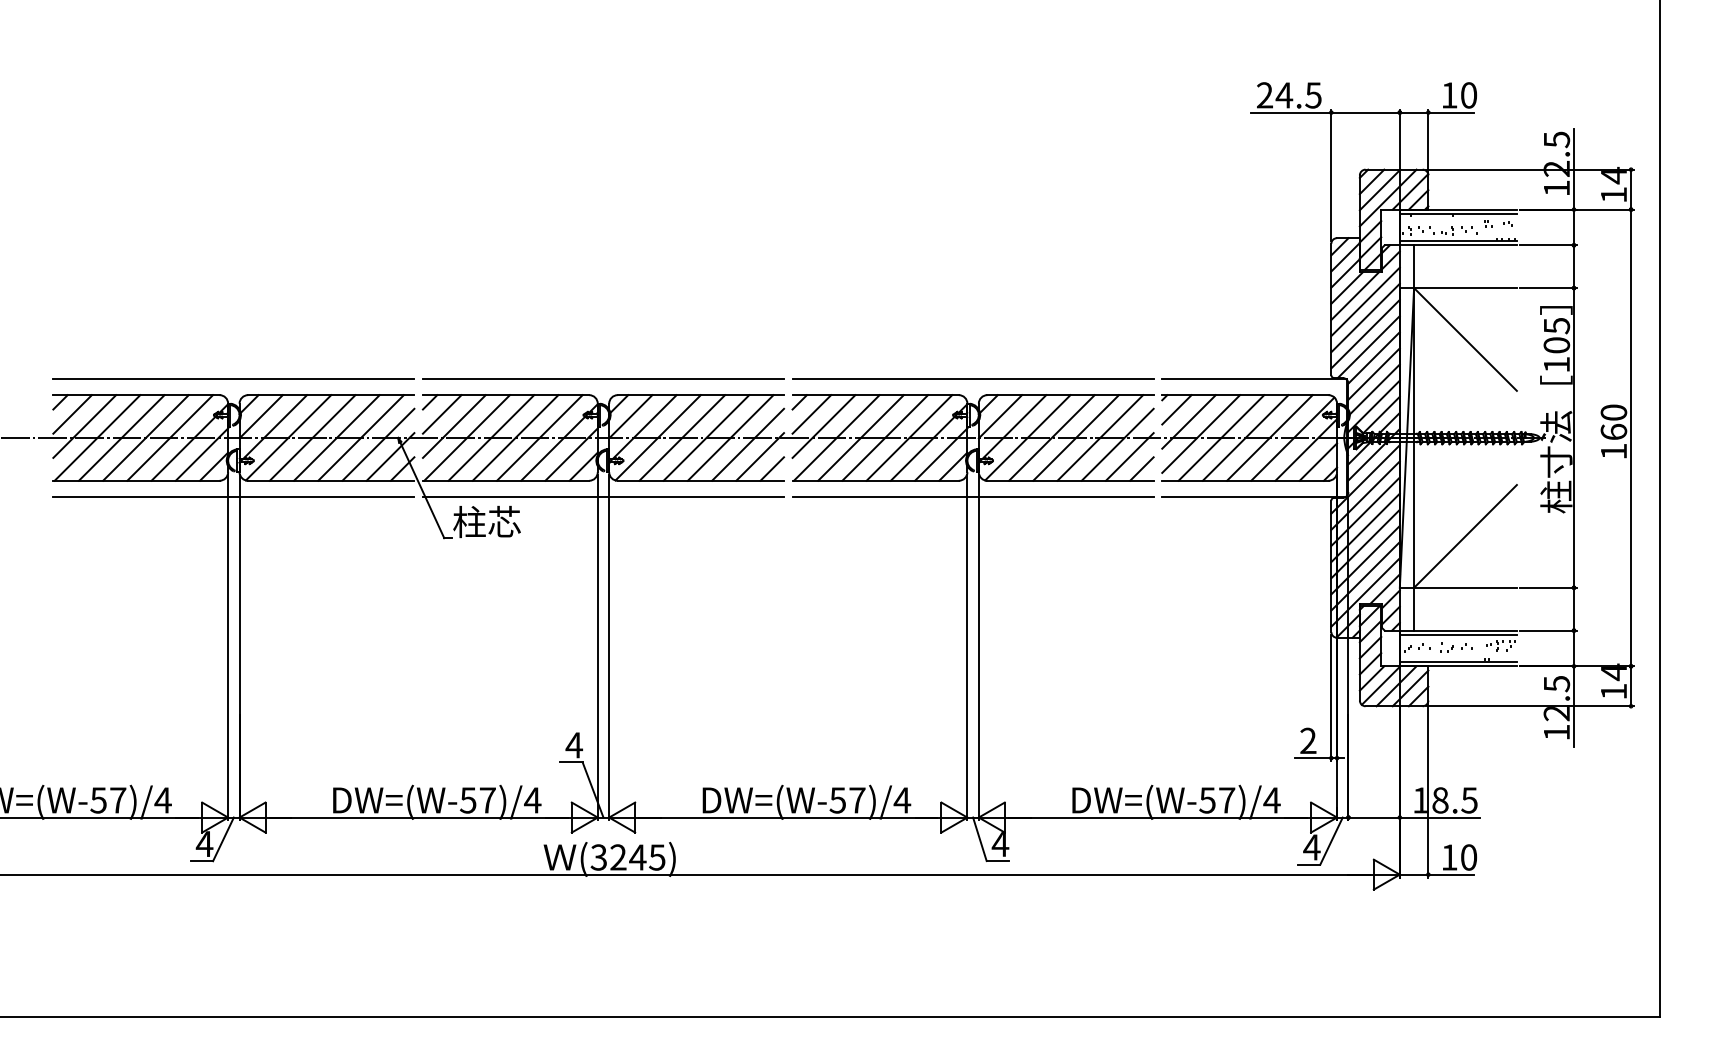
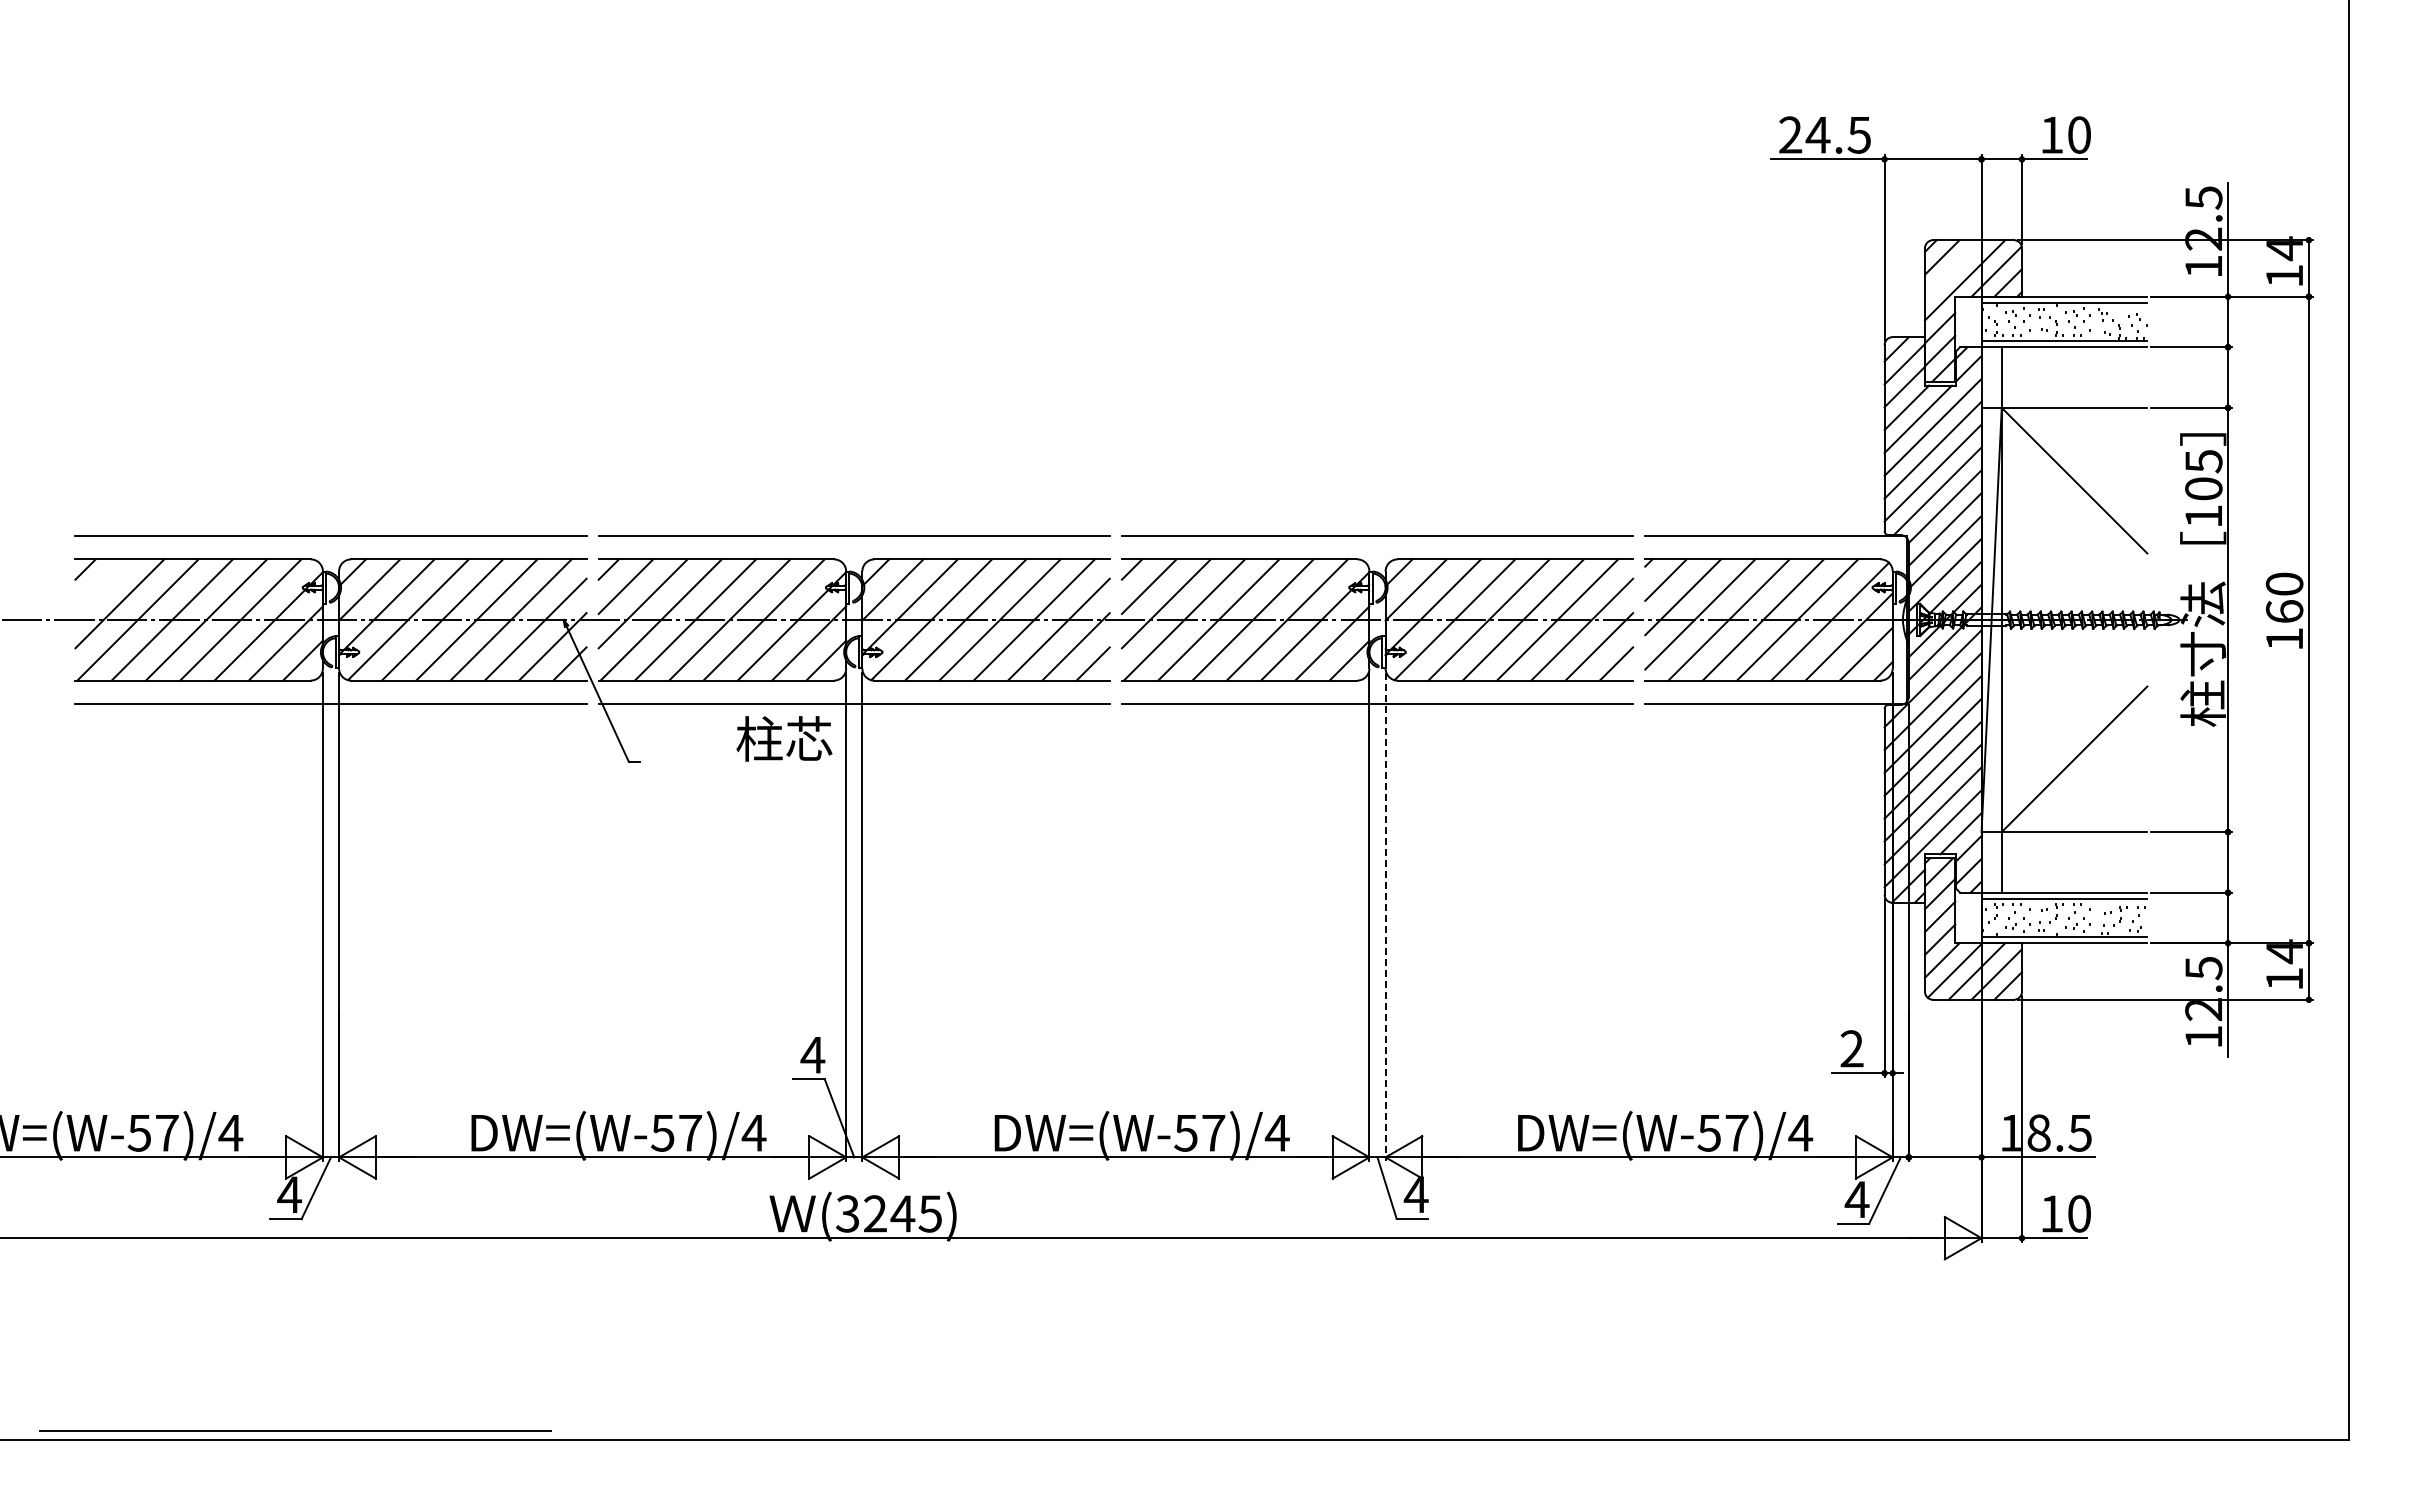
line: (1380, 189) -> (1953, 268), removed
line: (72, 414) -> (102, 586), removed
text: (487, 521) -> (784, 738), moved
line: (978, 648) -> (1385, 917), solid -> dashed
line: (208, 1010) -> (295, 1430), added

